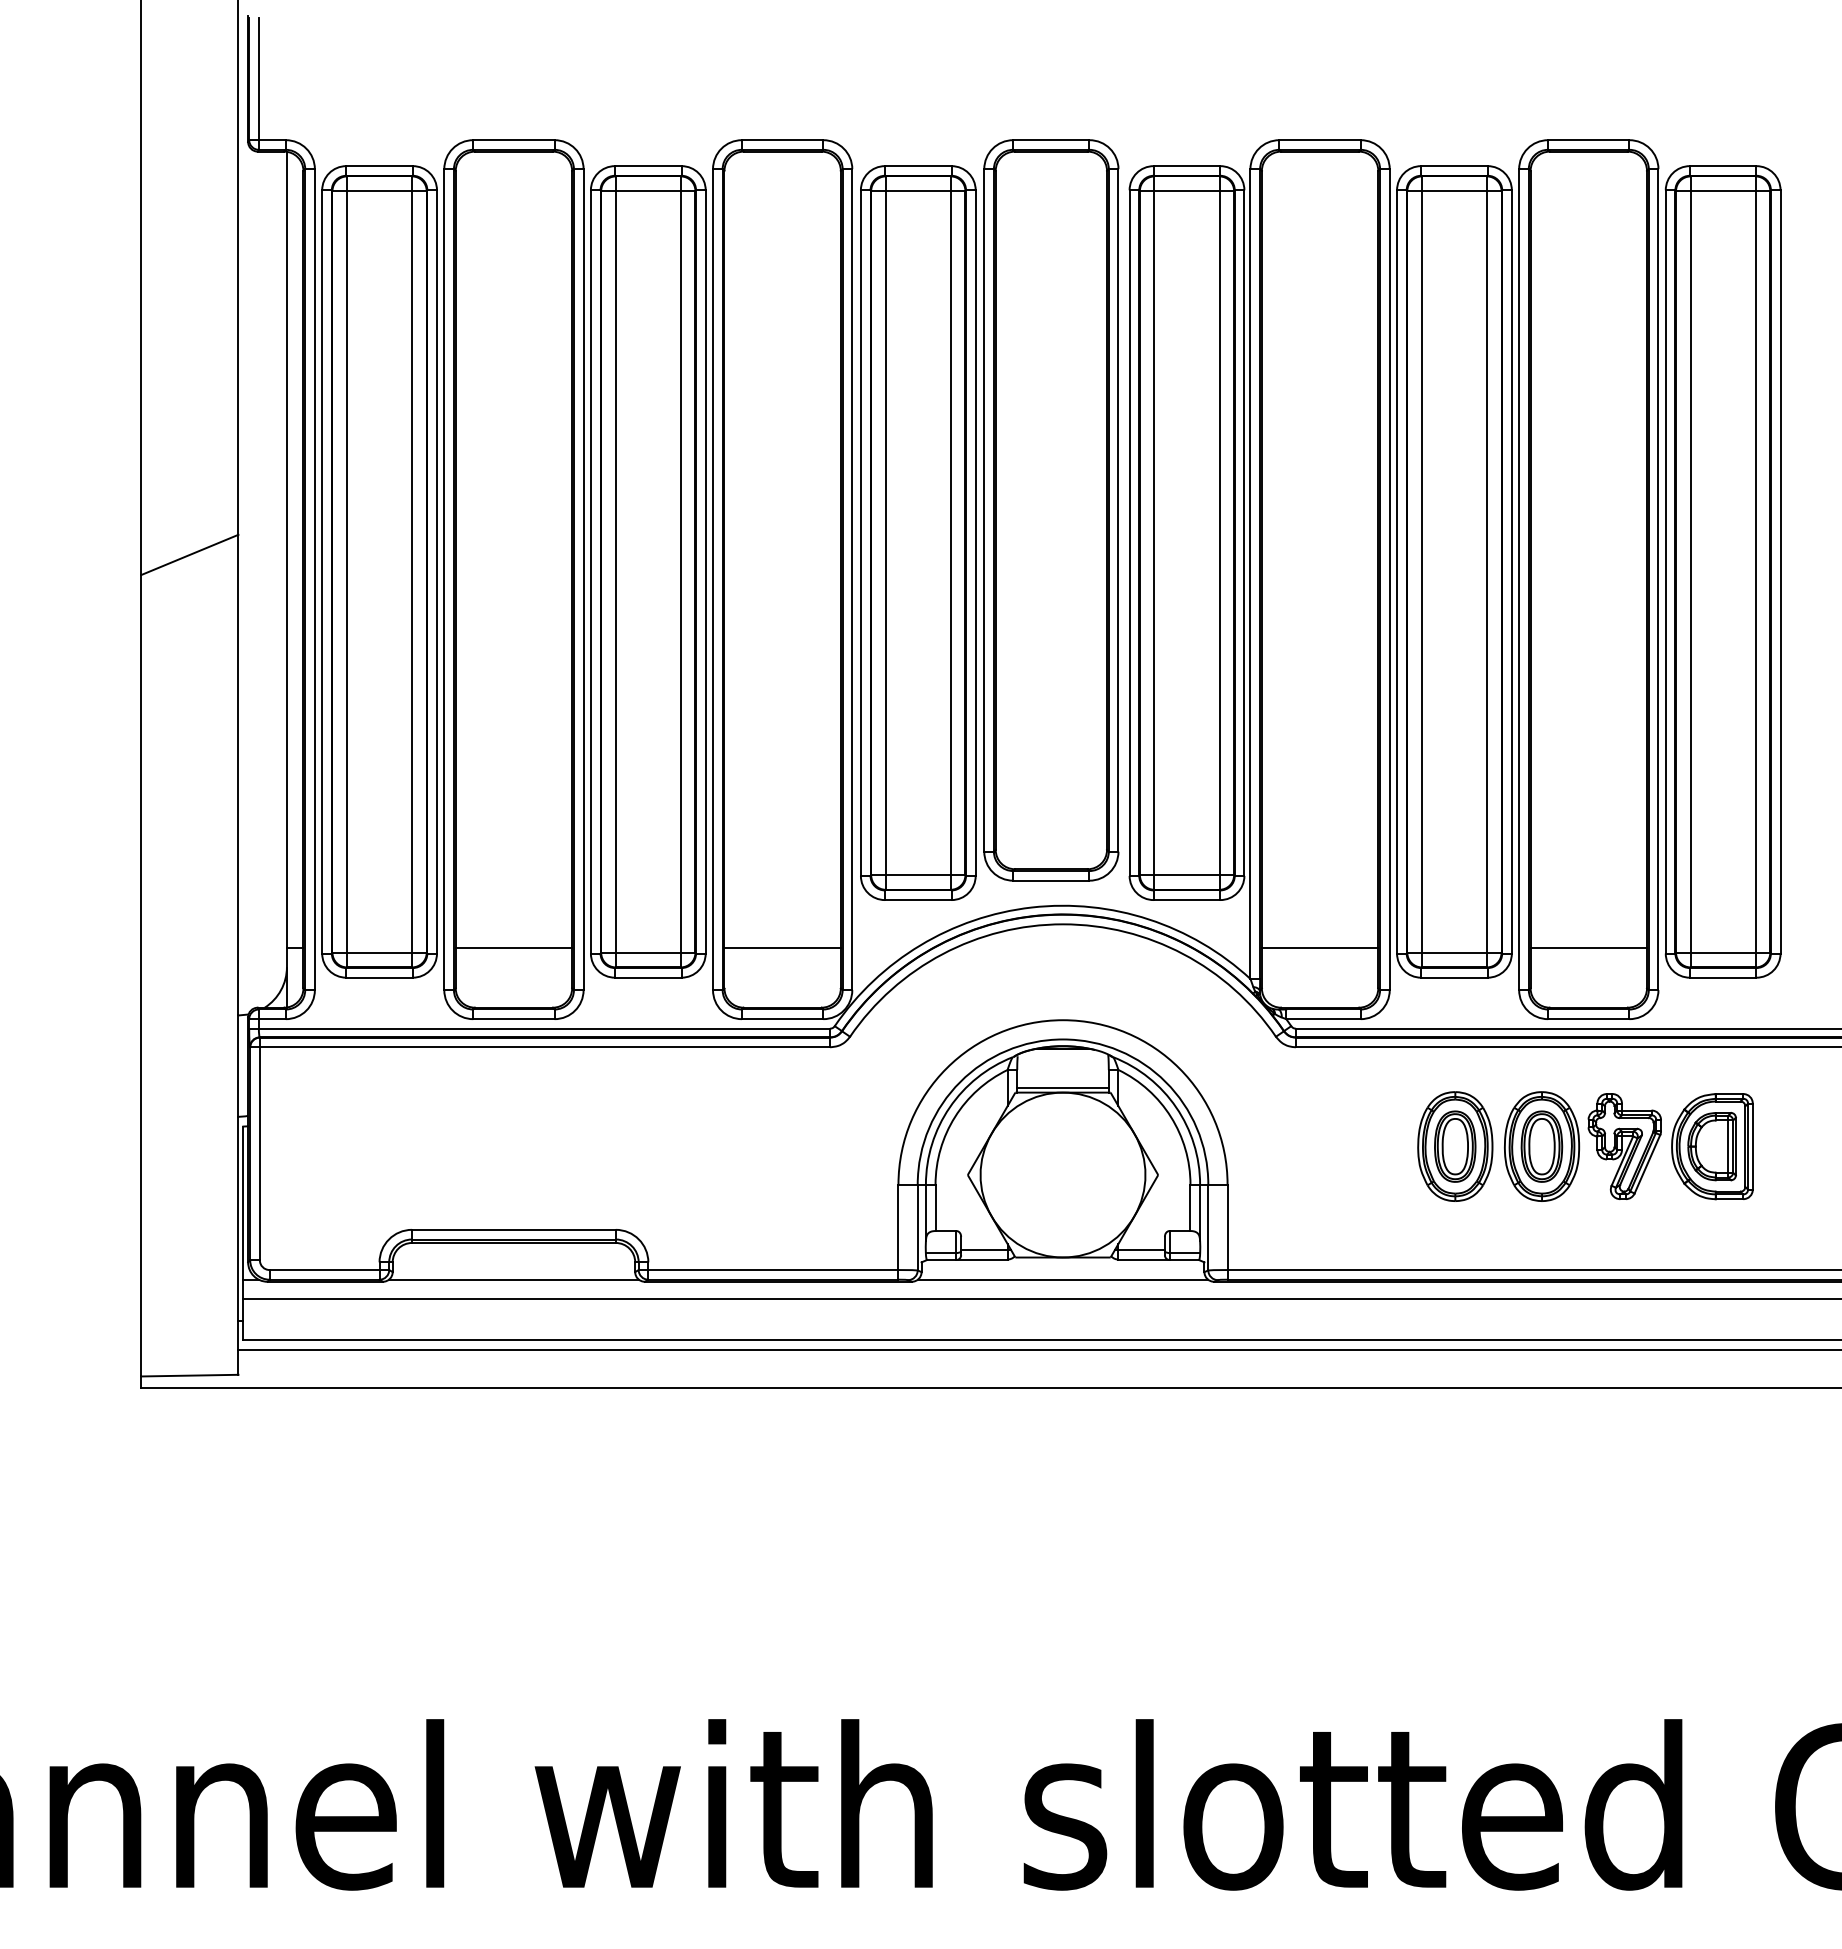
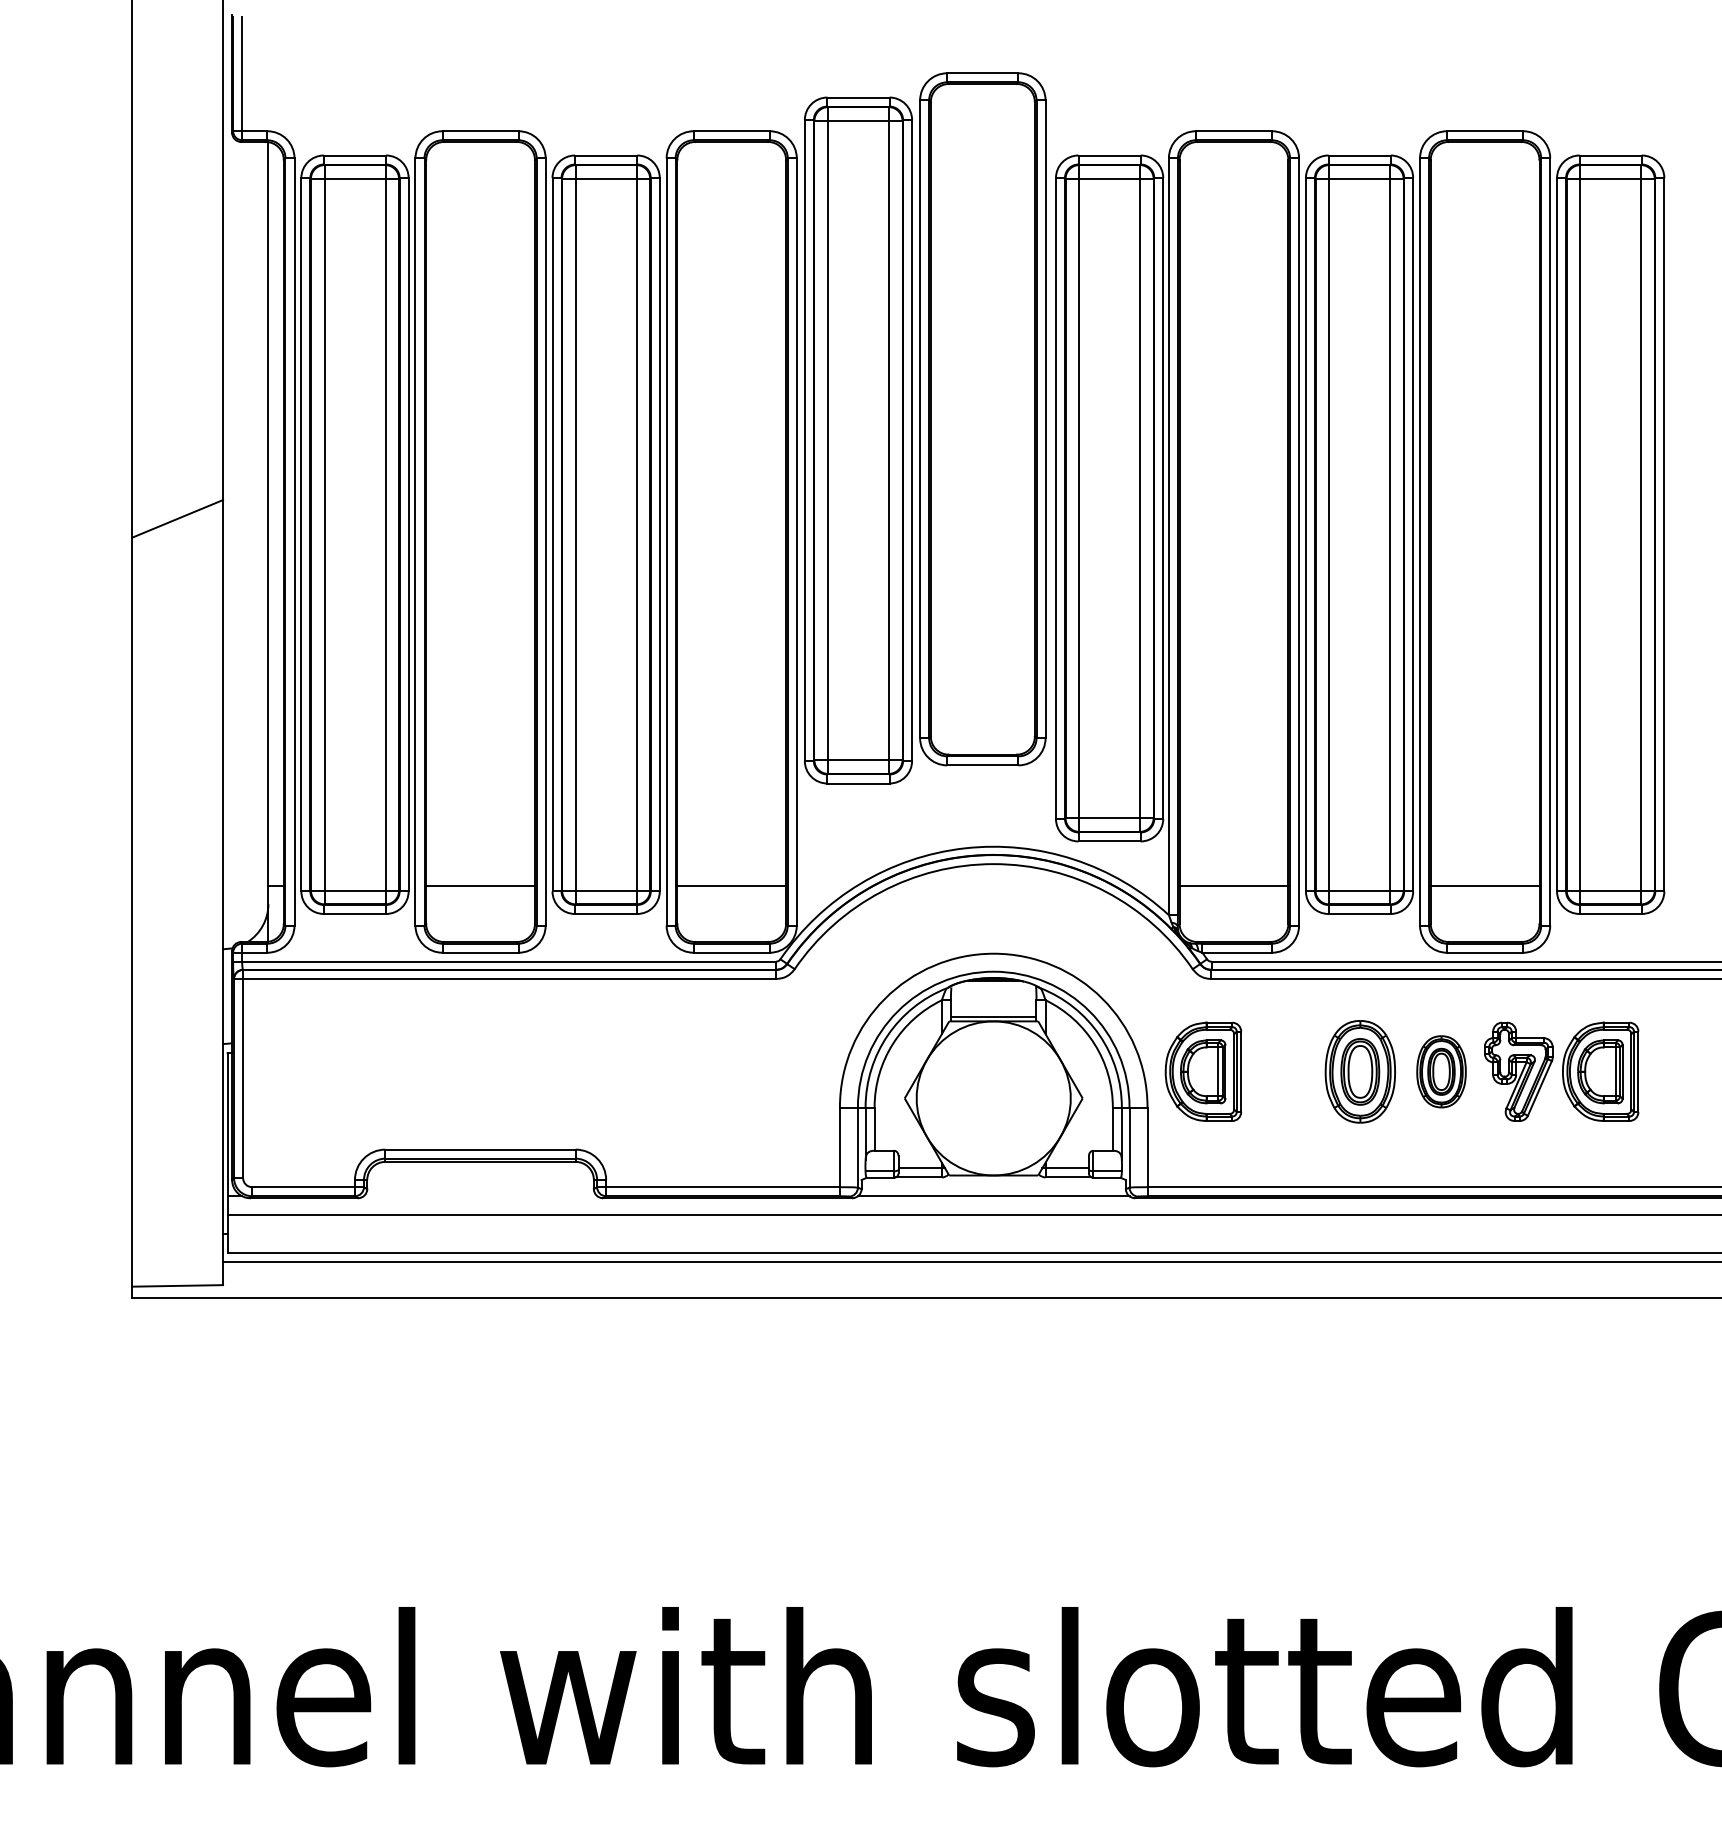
part: (989, 519) -> (925, 427), moved
part: (1287, 1146) -> (1203, 1071), added
part: (1542, 1146) -> (1441, 1071), size x0.7
line: (513, 1279) -> (480, 1196), removed

